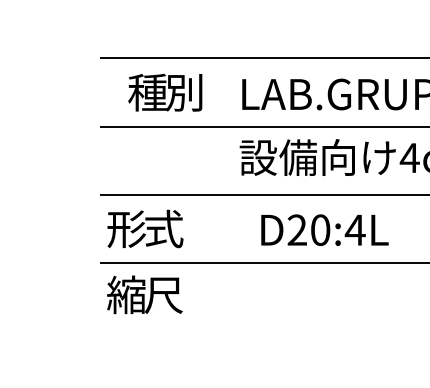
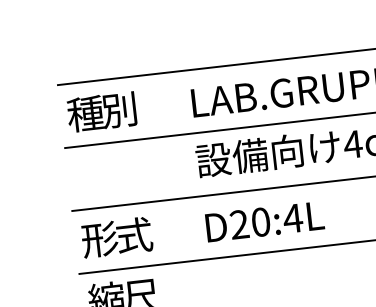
text: (165, 92) -> (102, 111), moved
text: (324, 229) -> (264, 221), moved

